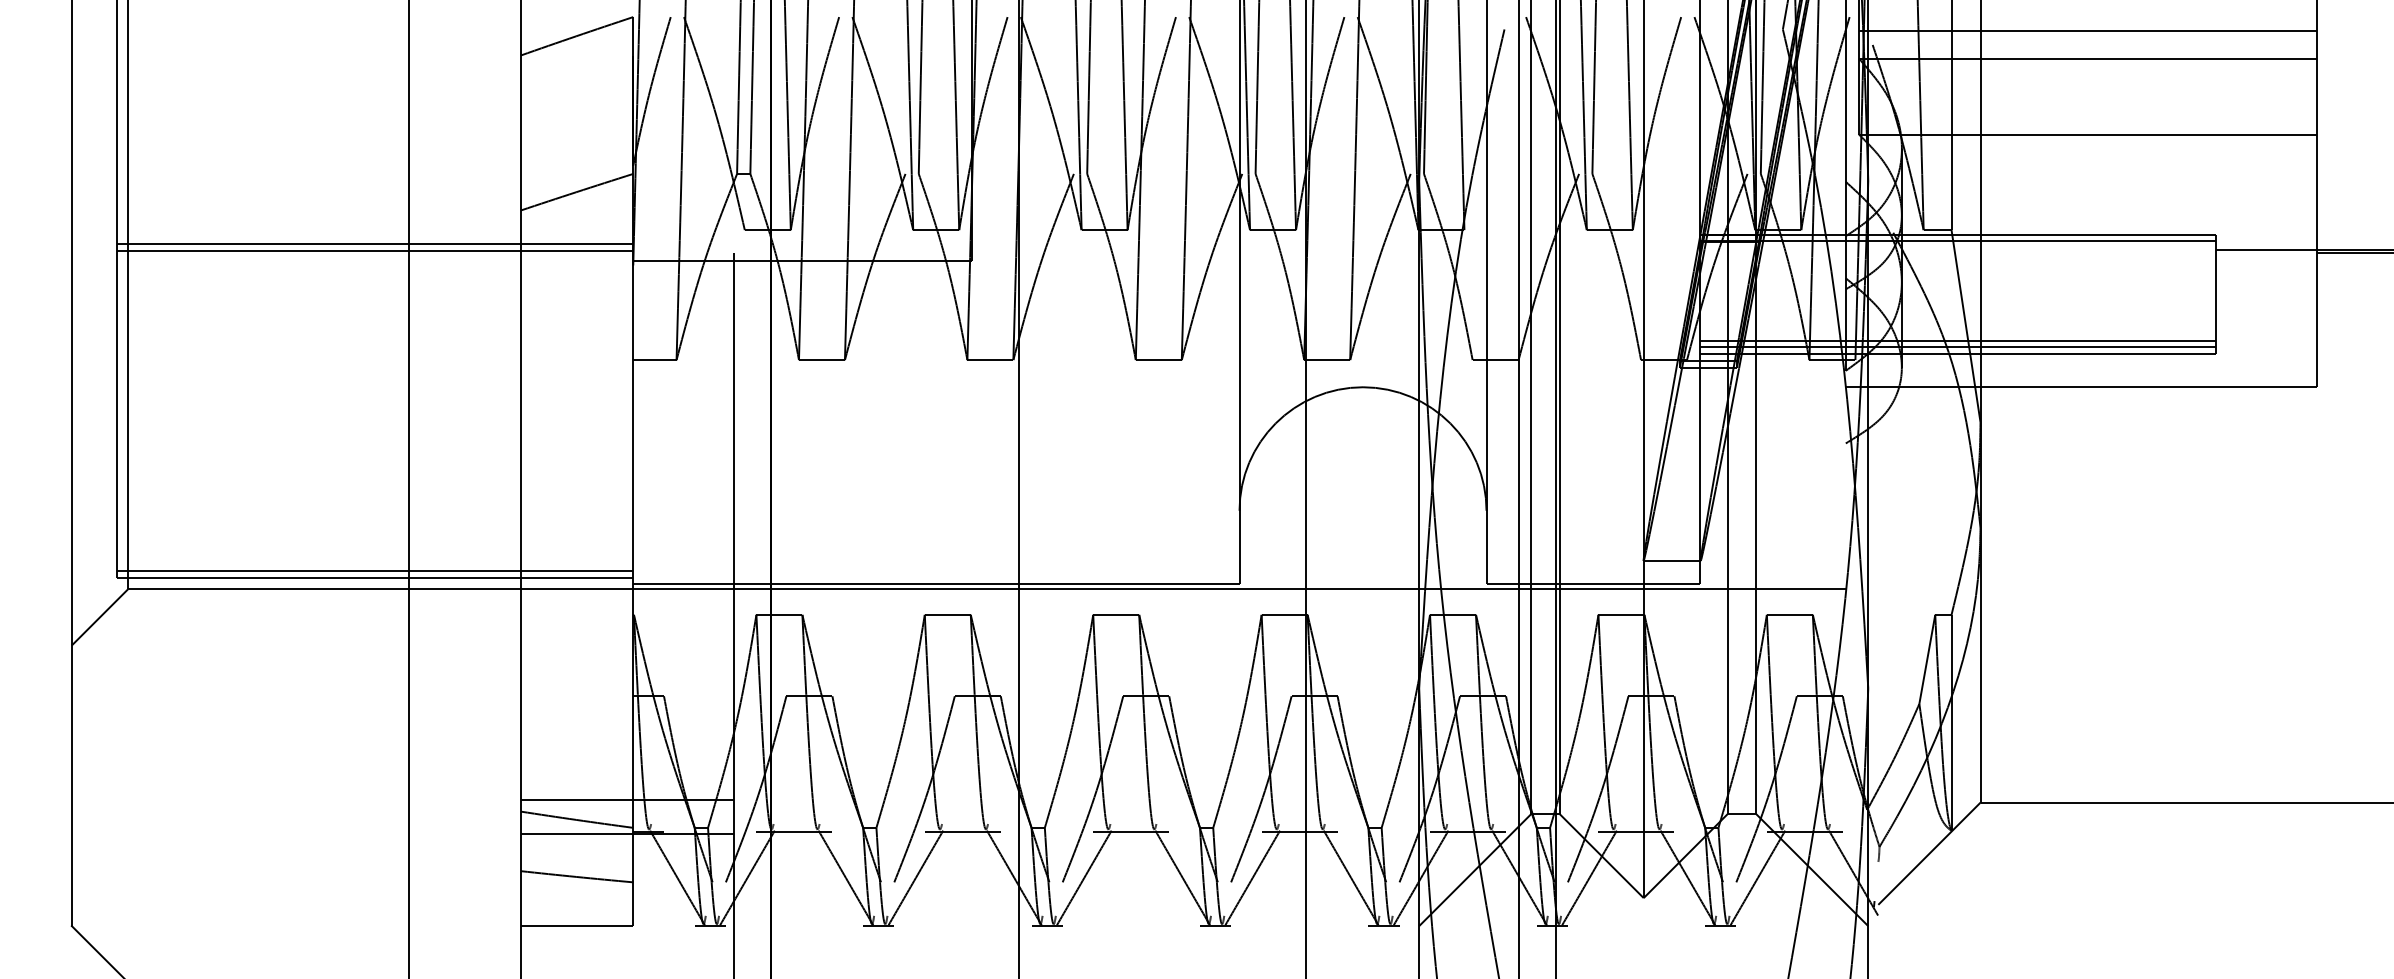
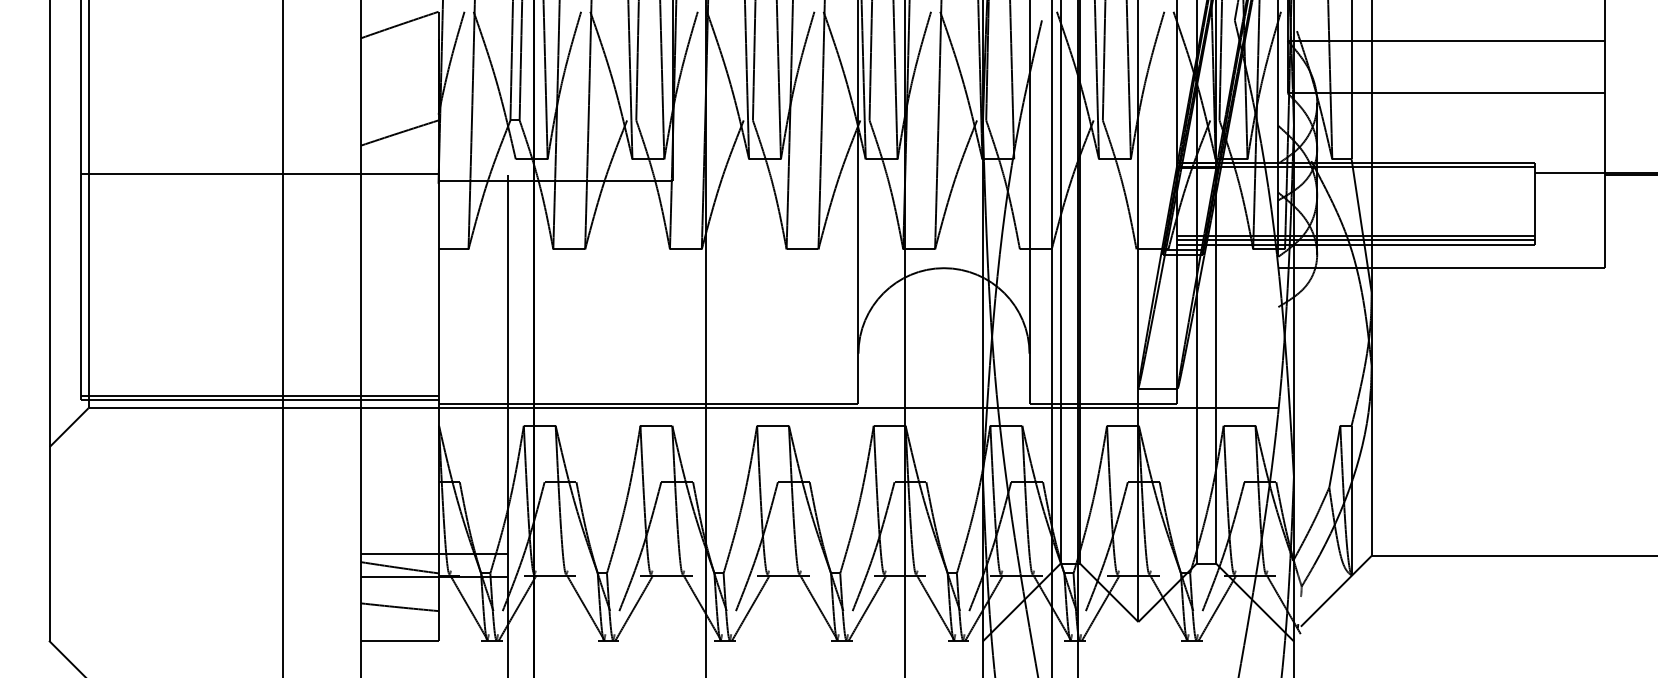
line: (2087, 31) -> (1445, 21), removed
line: (374, 244) -> (259, 169), removed

